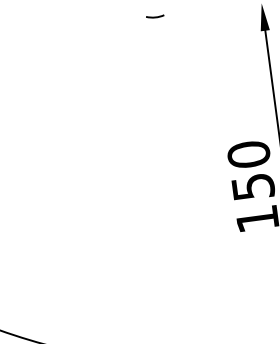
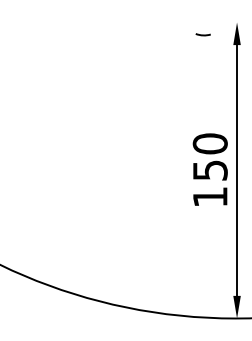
part: (154, 16) -> (202, 34), moved

